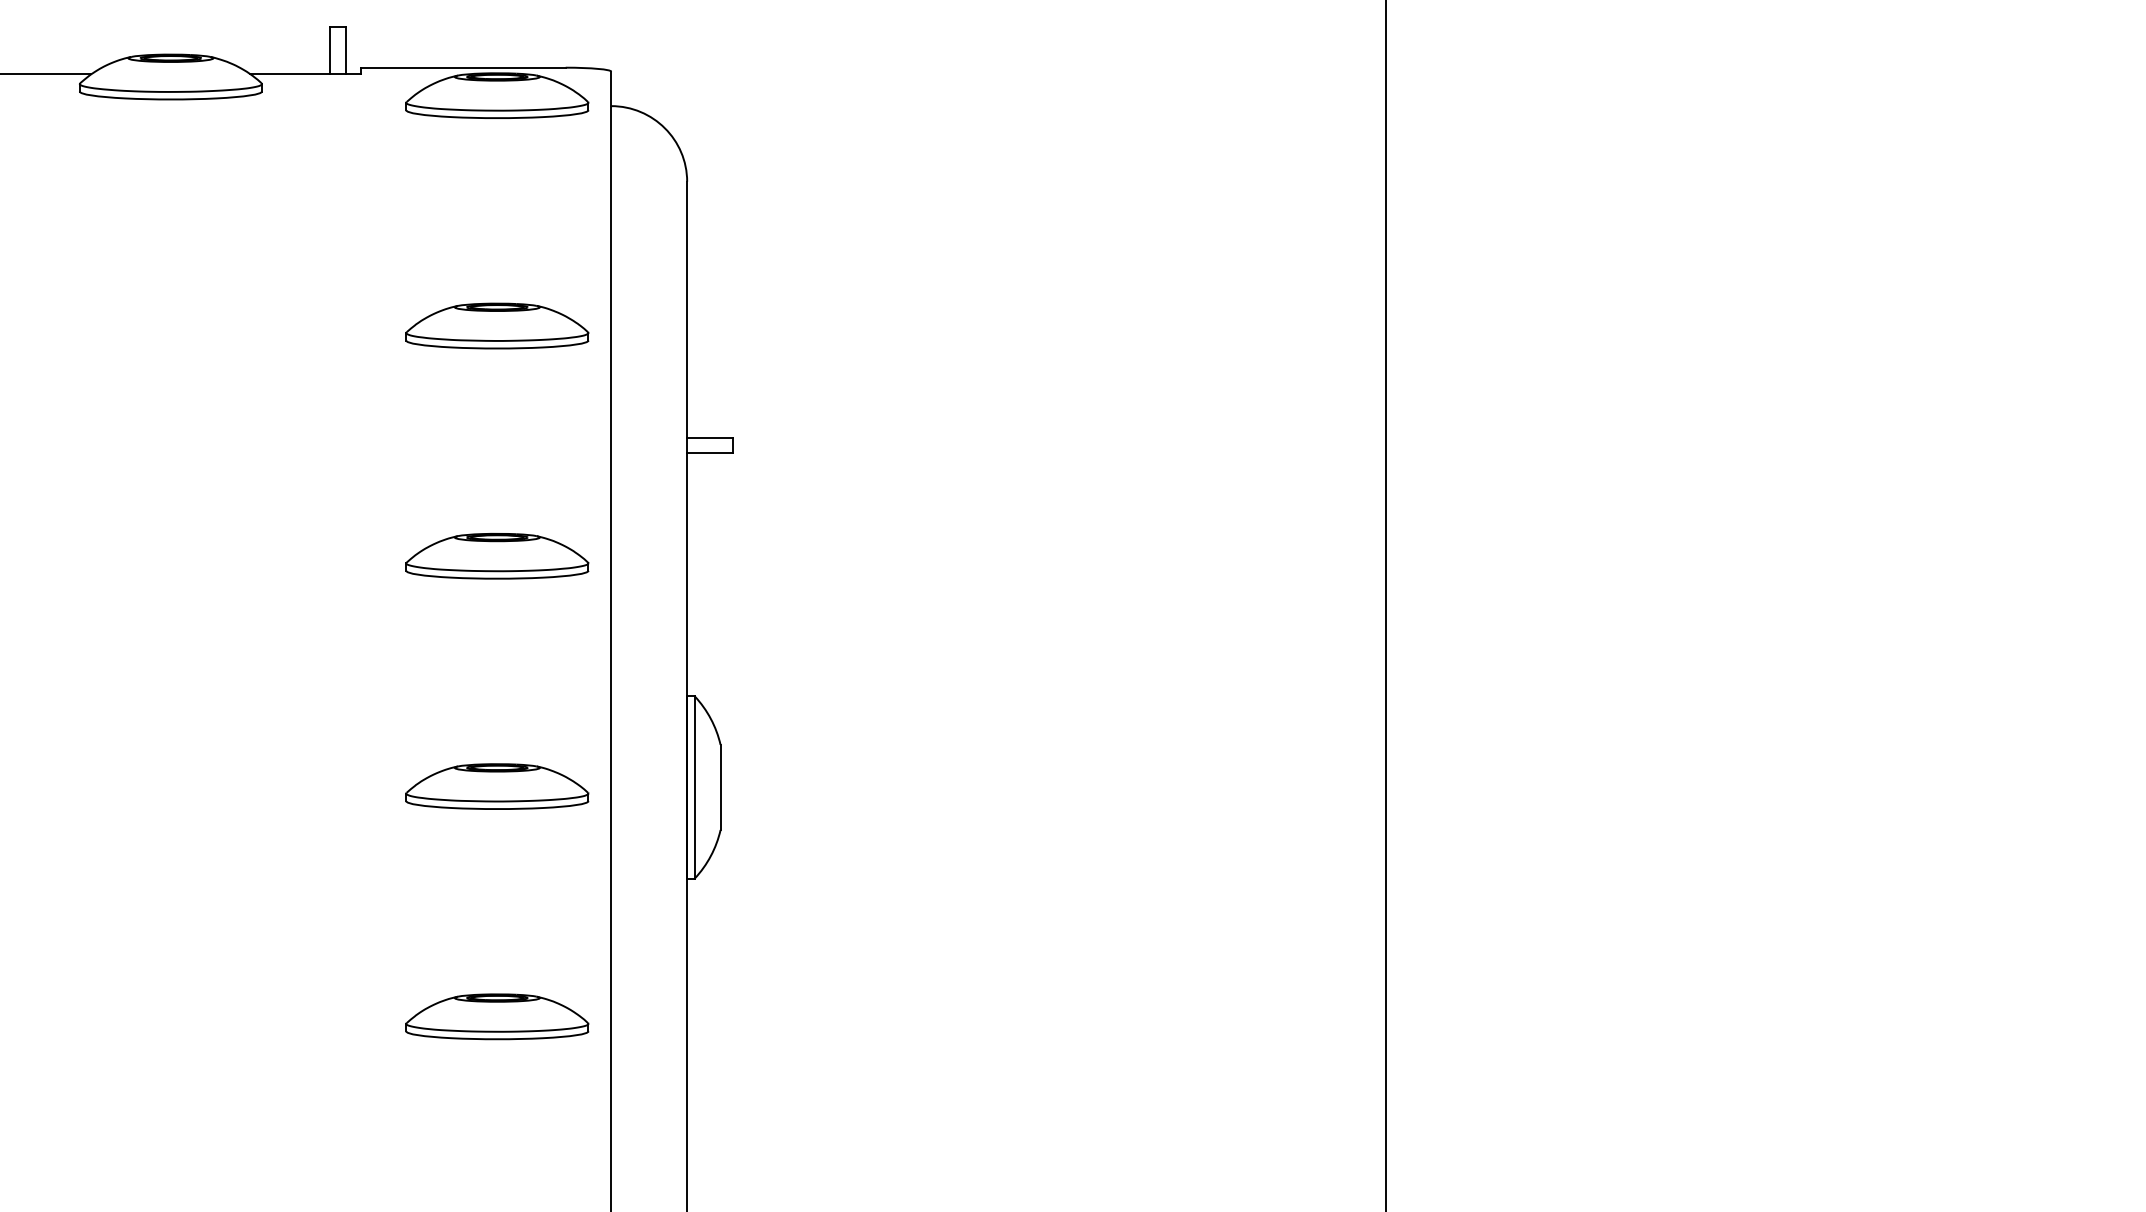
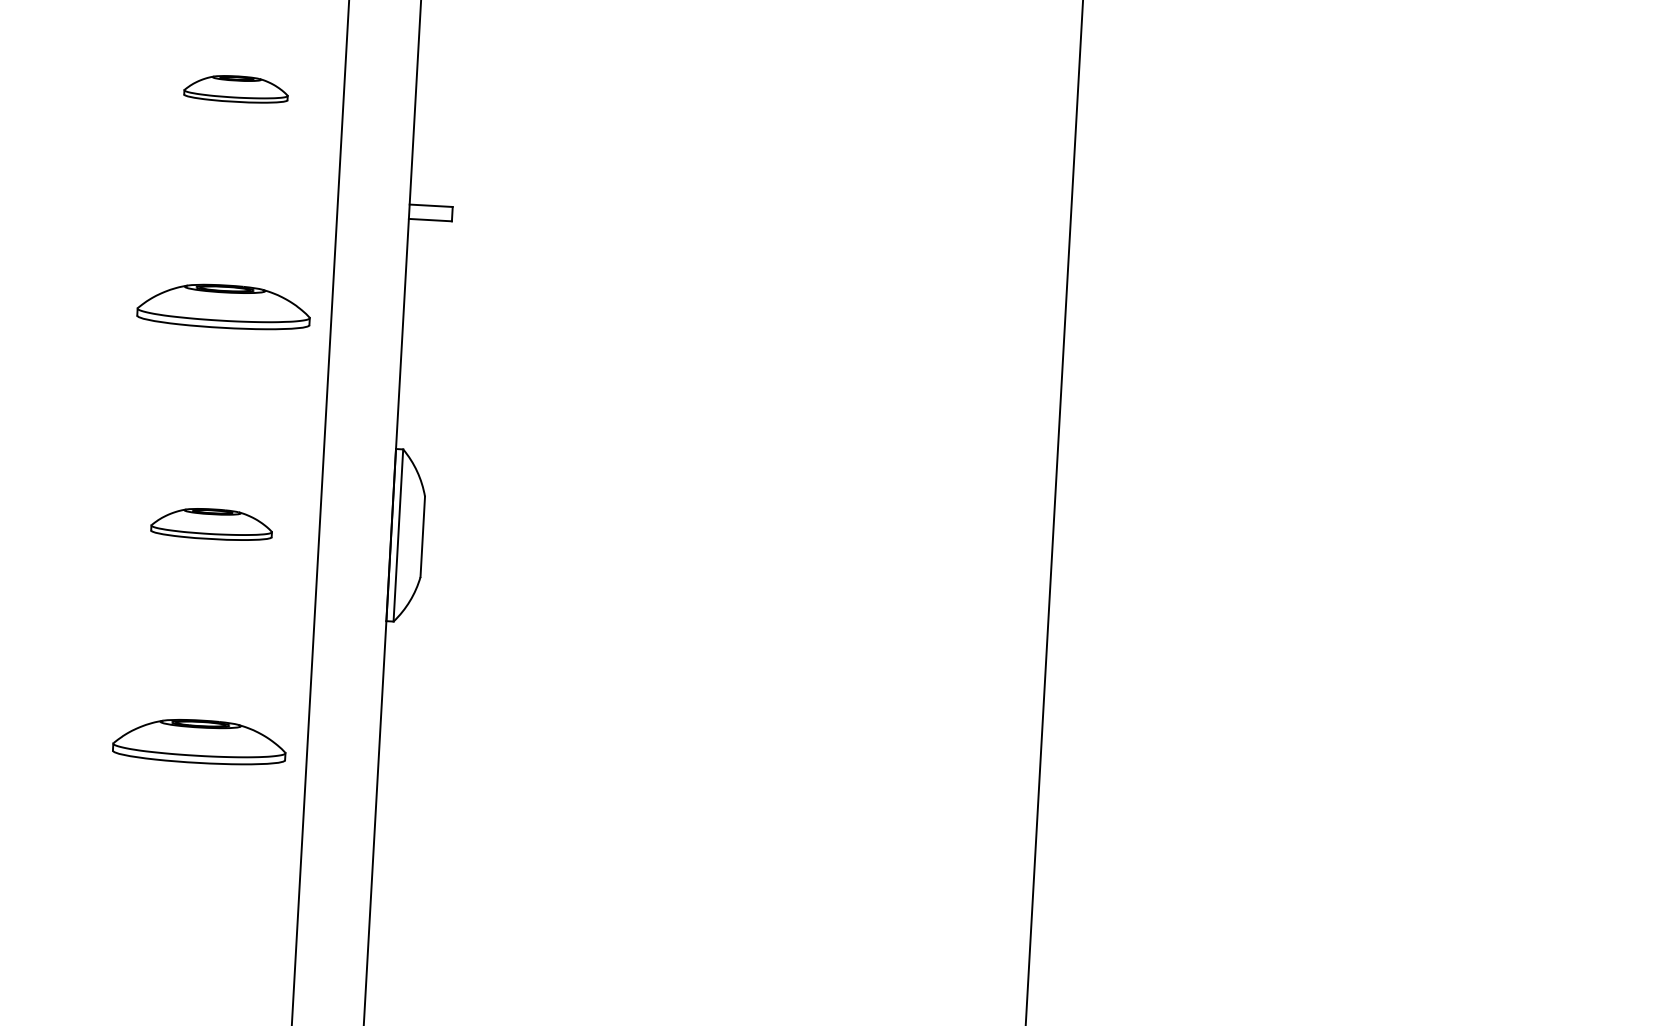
part: (497, 325) -> (236, 88), size x0.6
part: (497, 786) -> (212, 524), size x0.7

